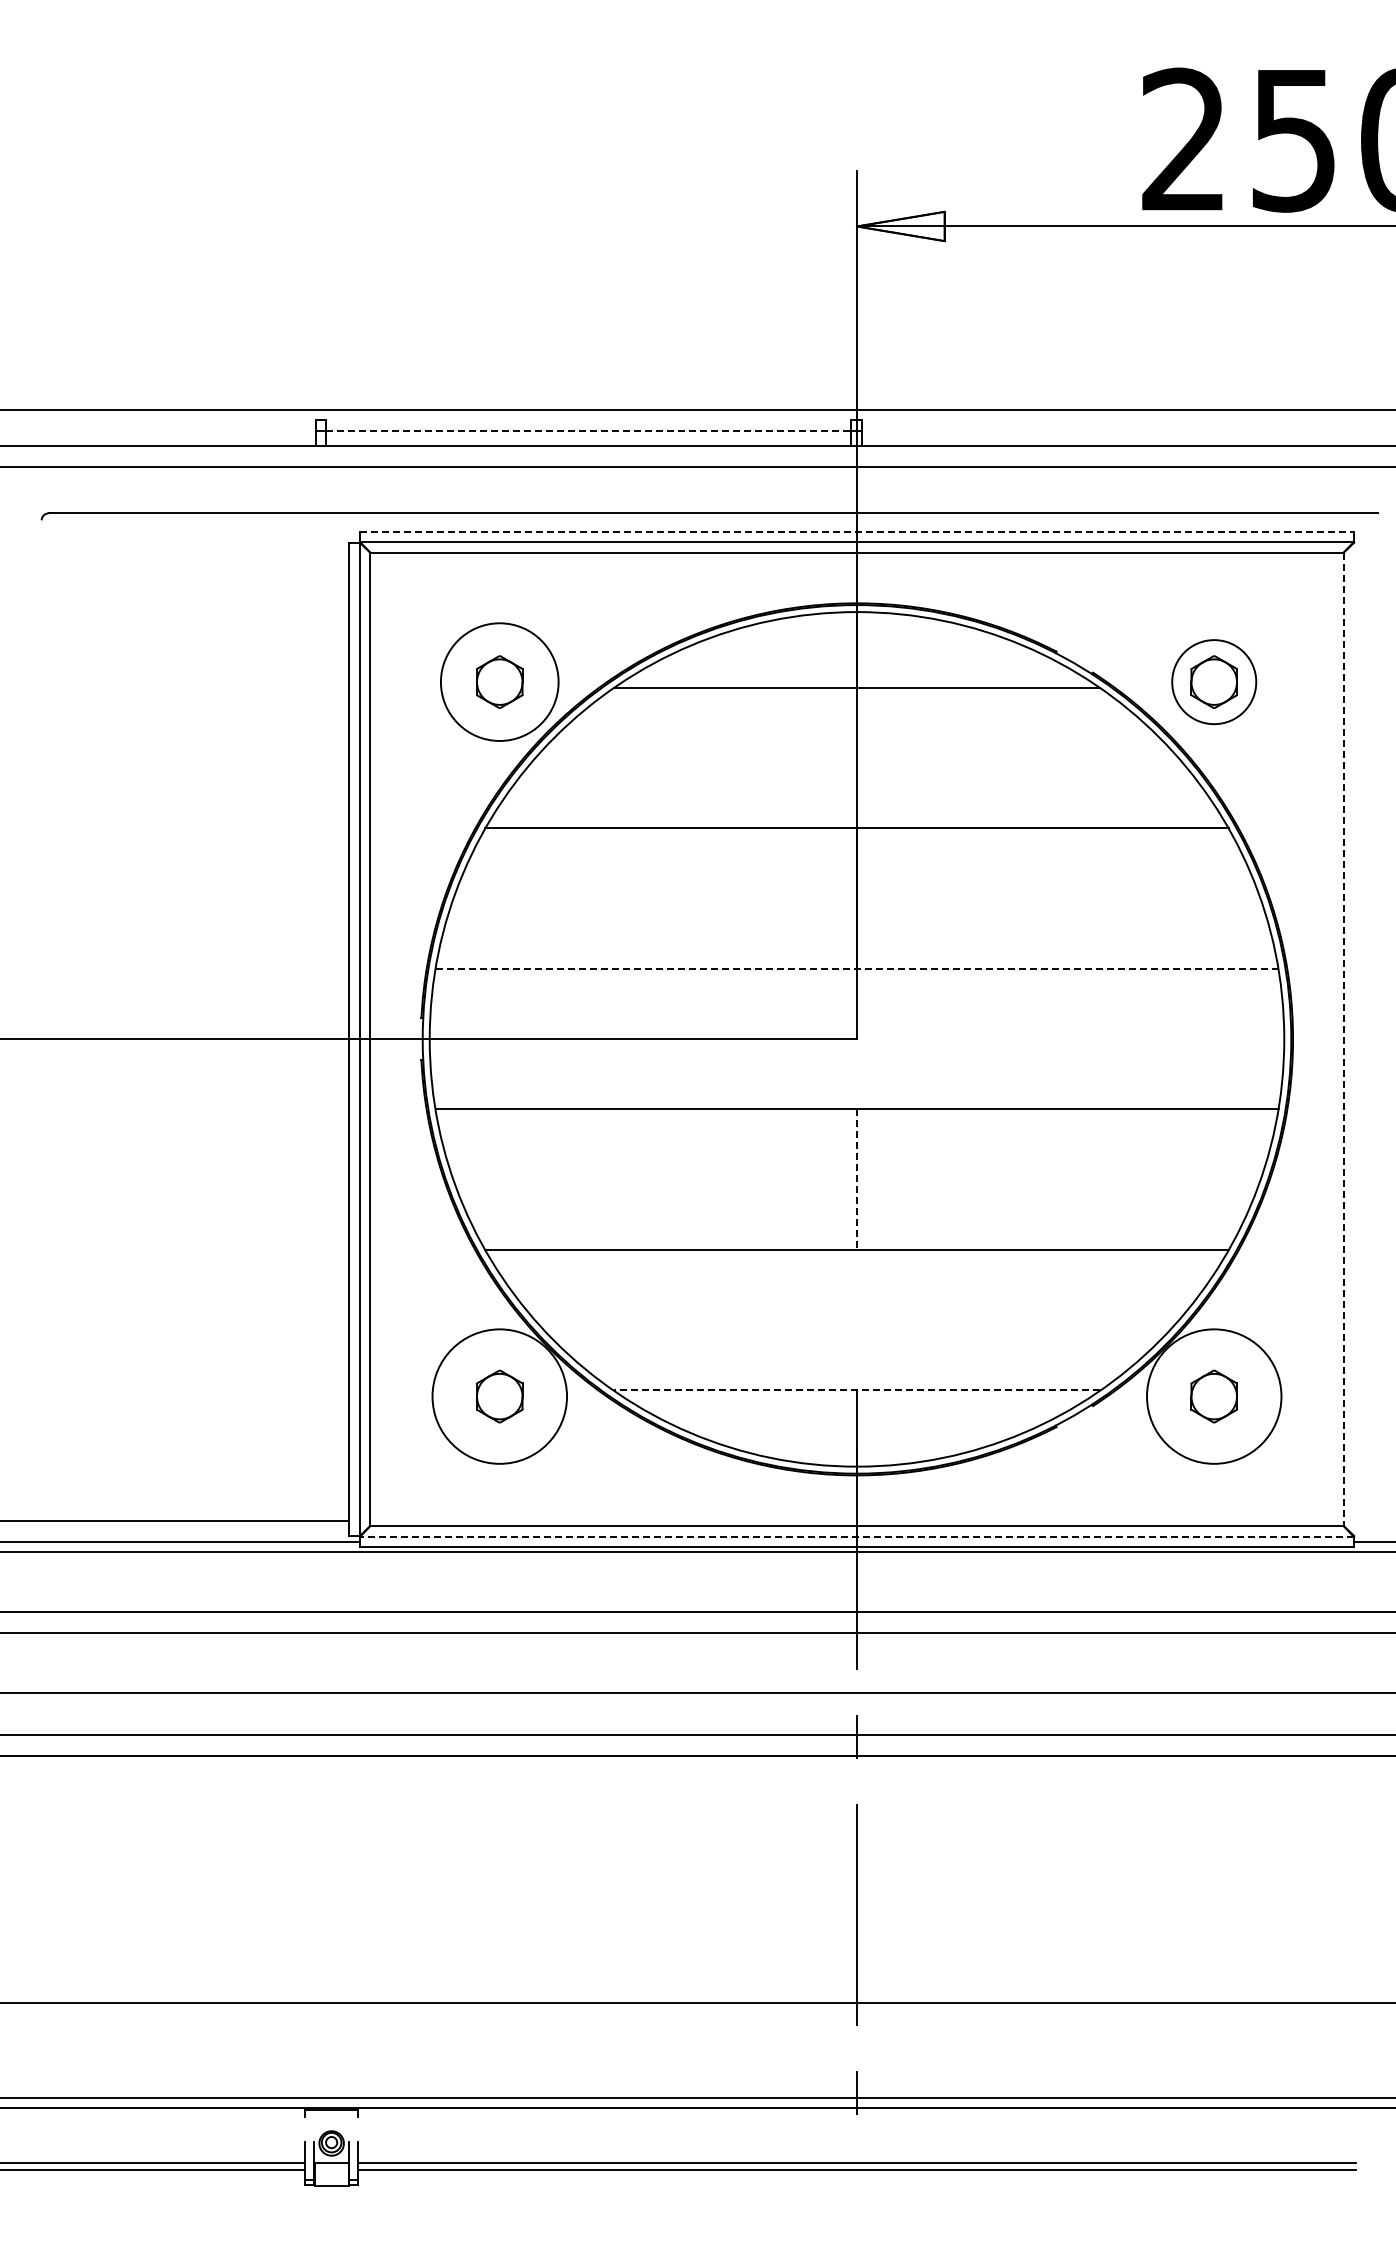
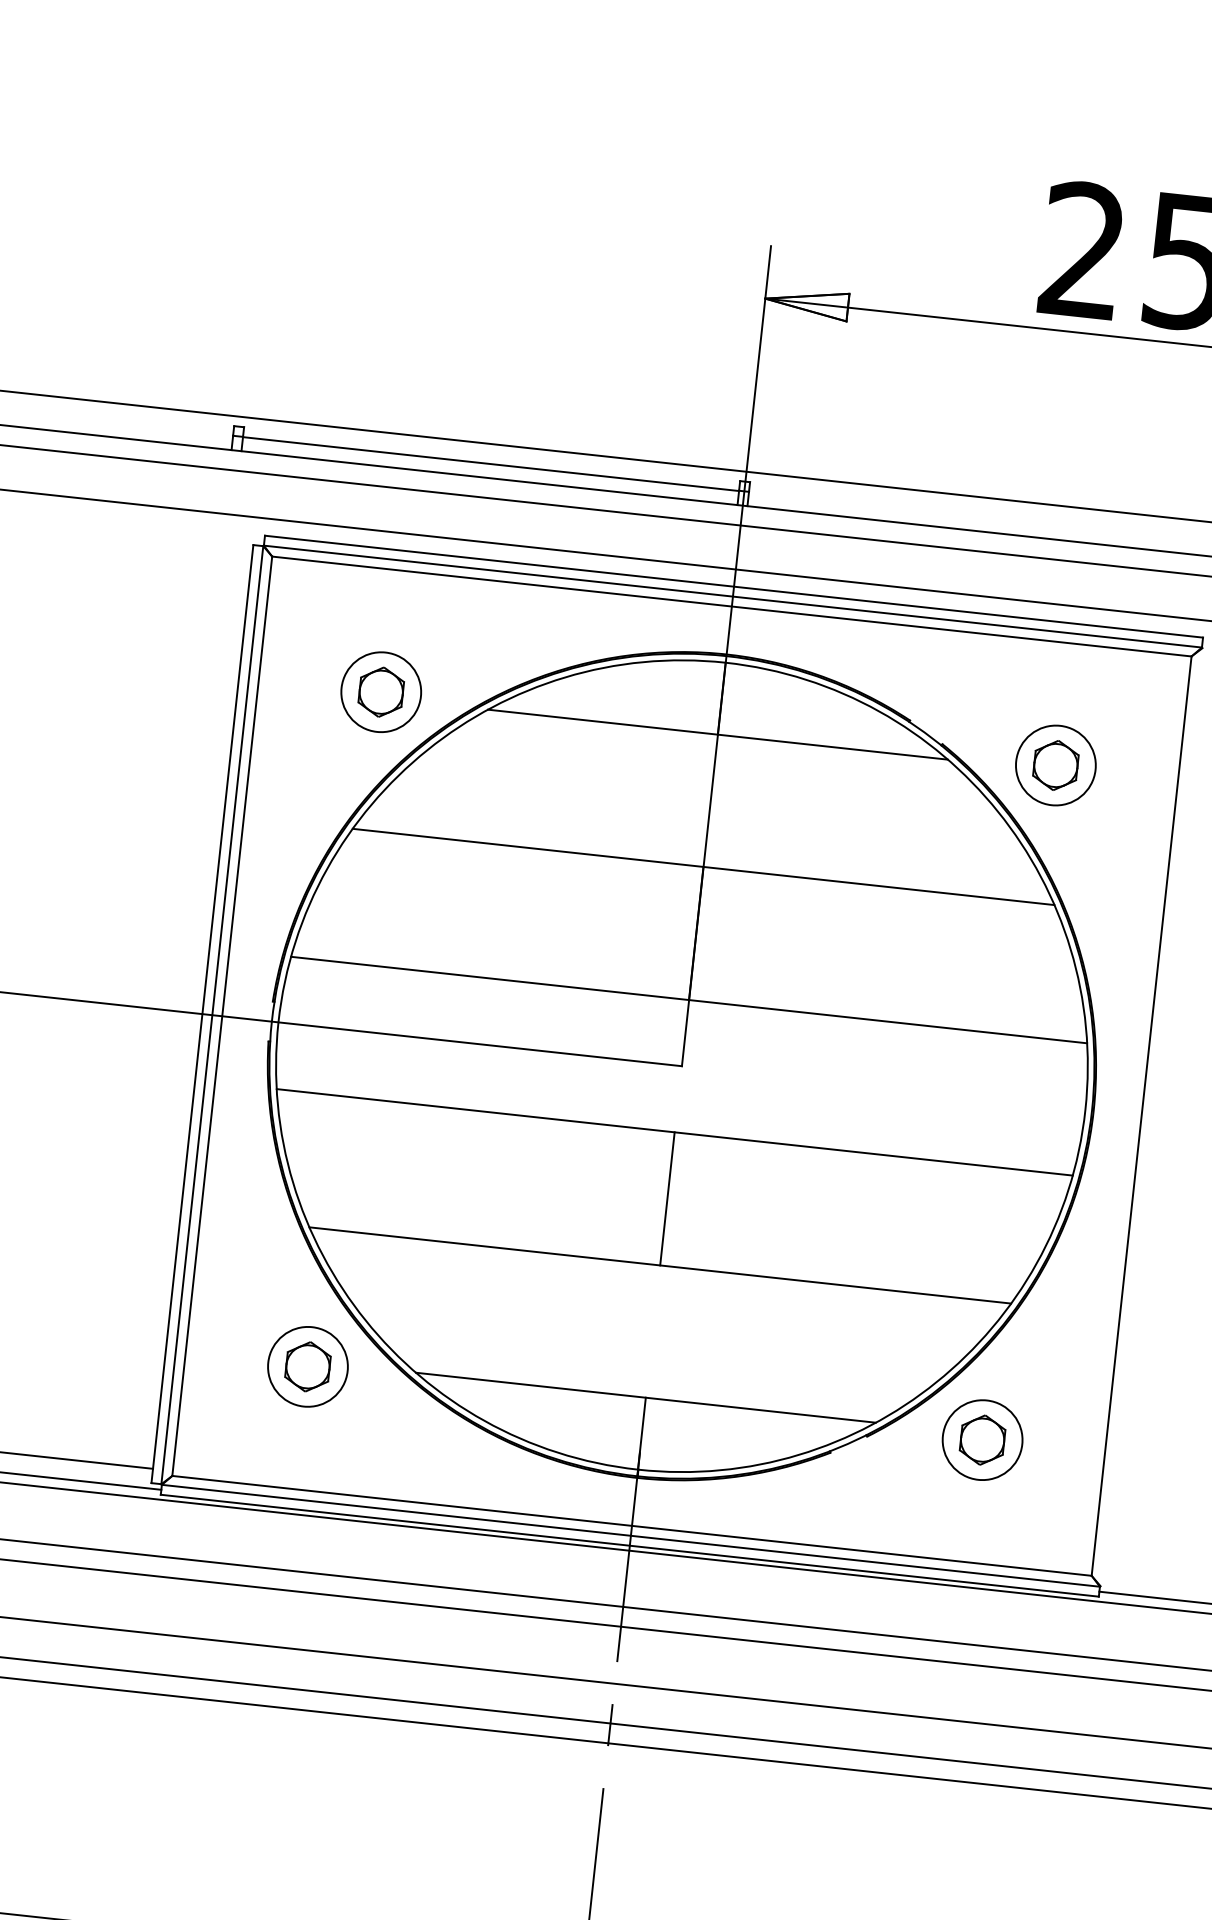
line: (588, 430) -> (490, 463), dashed -> solid
line: (856, 531) -> (733, 586), dashed -> solid
circle: (499, 682) -> (380, 692), size x0.71
line: (856, 969) -> (688, 1000), dashed -> solid
line: (1343, 1039) -> (1141, 1116), dashed -> solid
line: (856, 1180) -> (666, 1199), dashed -> solid
line: (856, 1390) -> (645, 1397), dashed -> solid
circle: (499, 1396) -> (307, 1366), size x0.62
circle: (1214, 1396) -> (982, 1440), size x0.62
line: (856, 1536) -> (630, 1535), dashed -> solid

